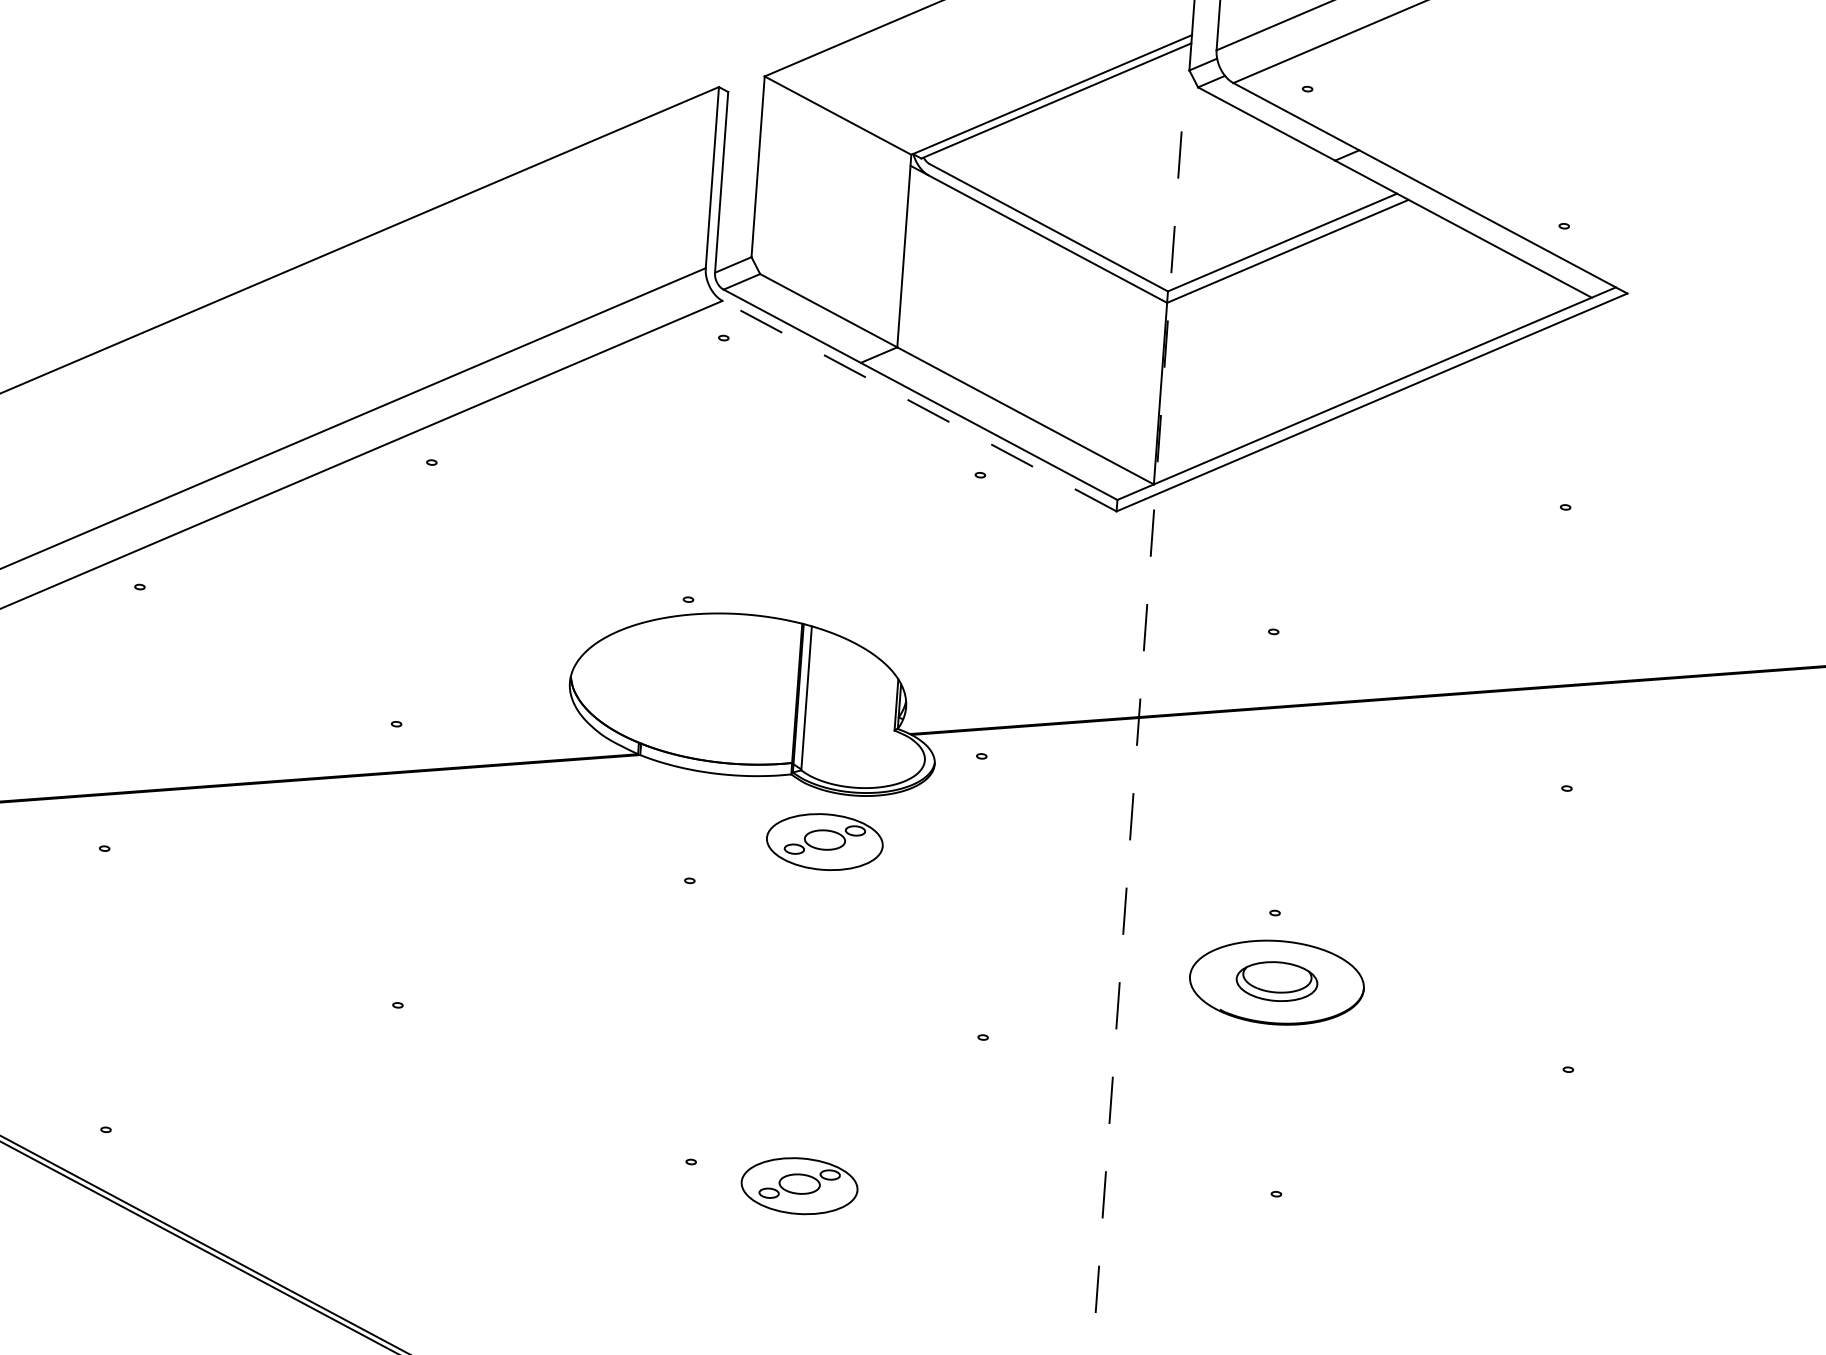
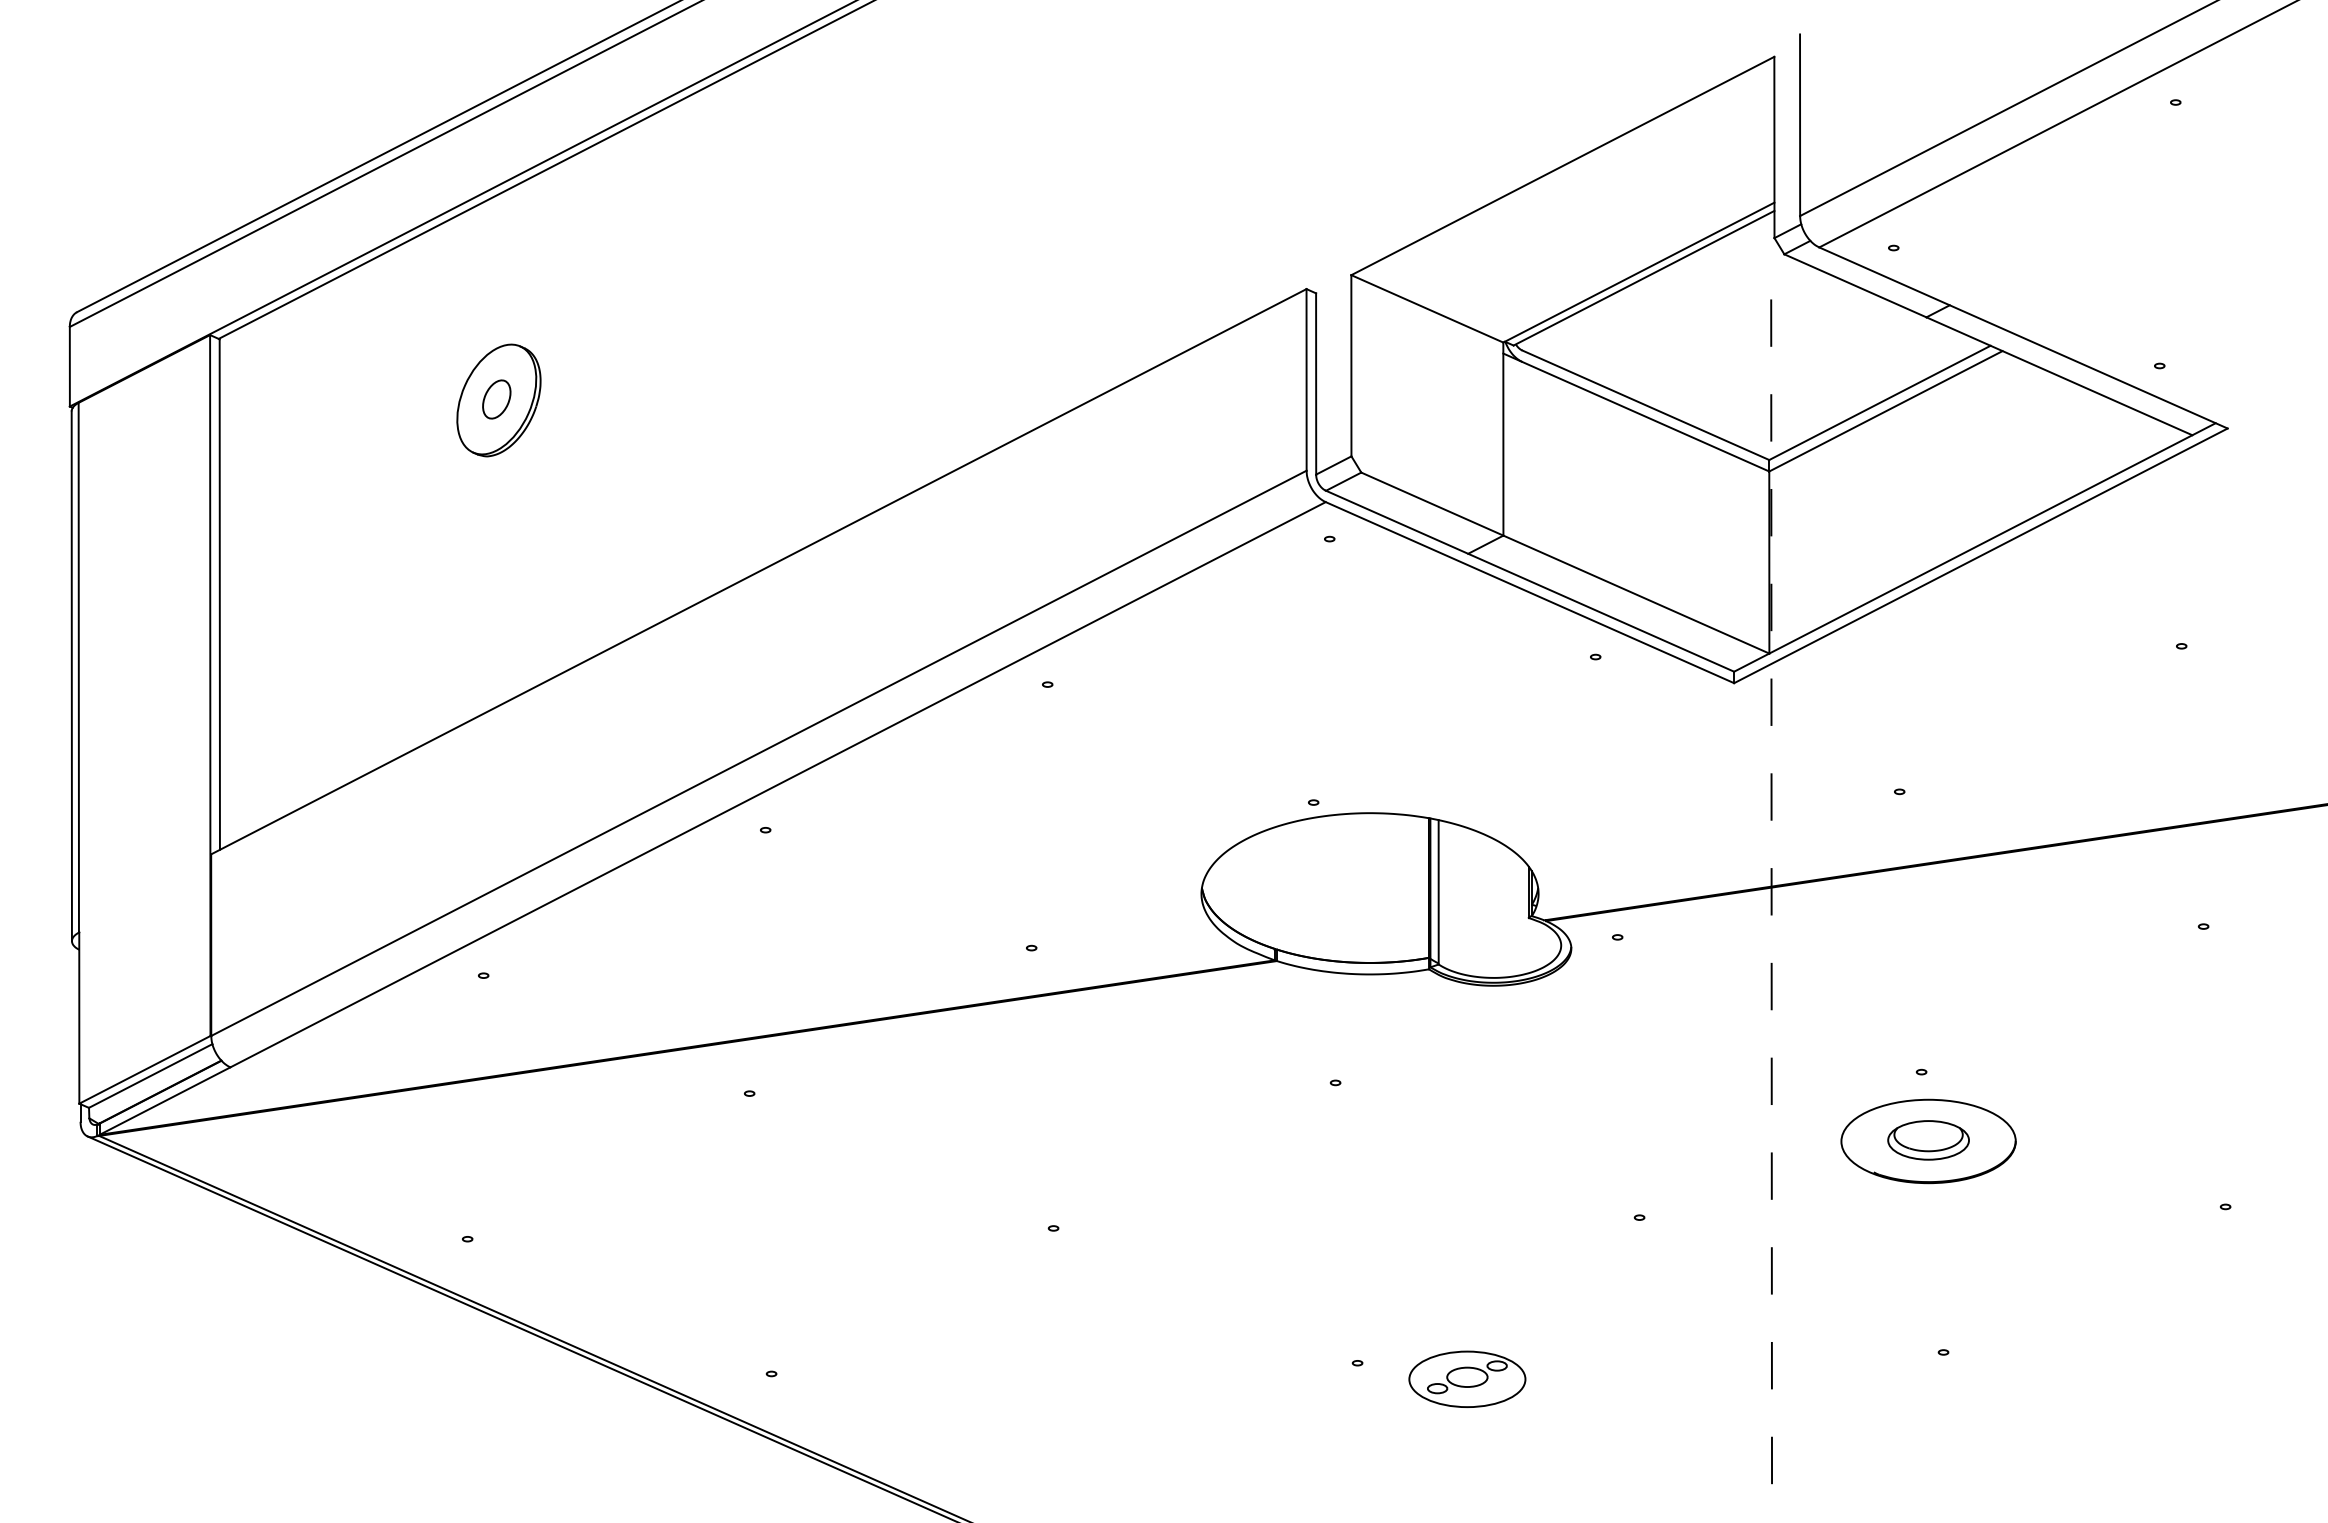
line: (919, 405) -> (1529, 592), dashed -> solid
part: (825, 841) -> (1467, 1033), removed

